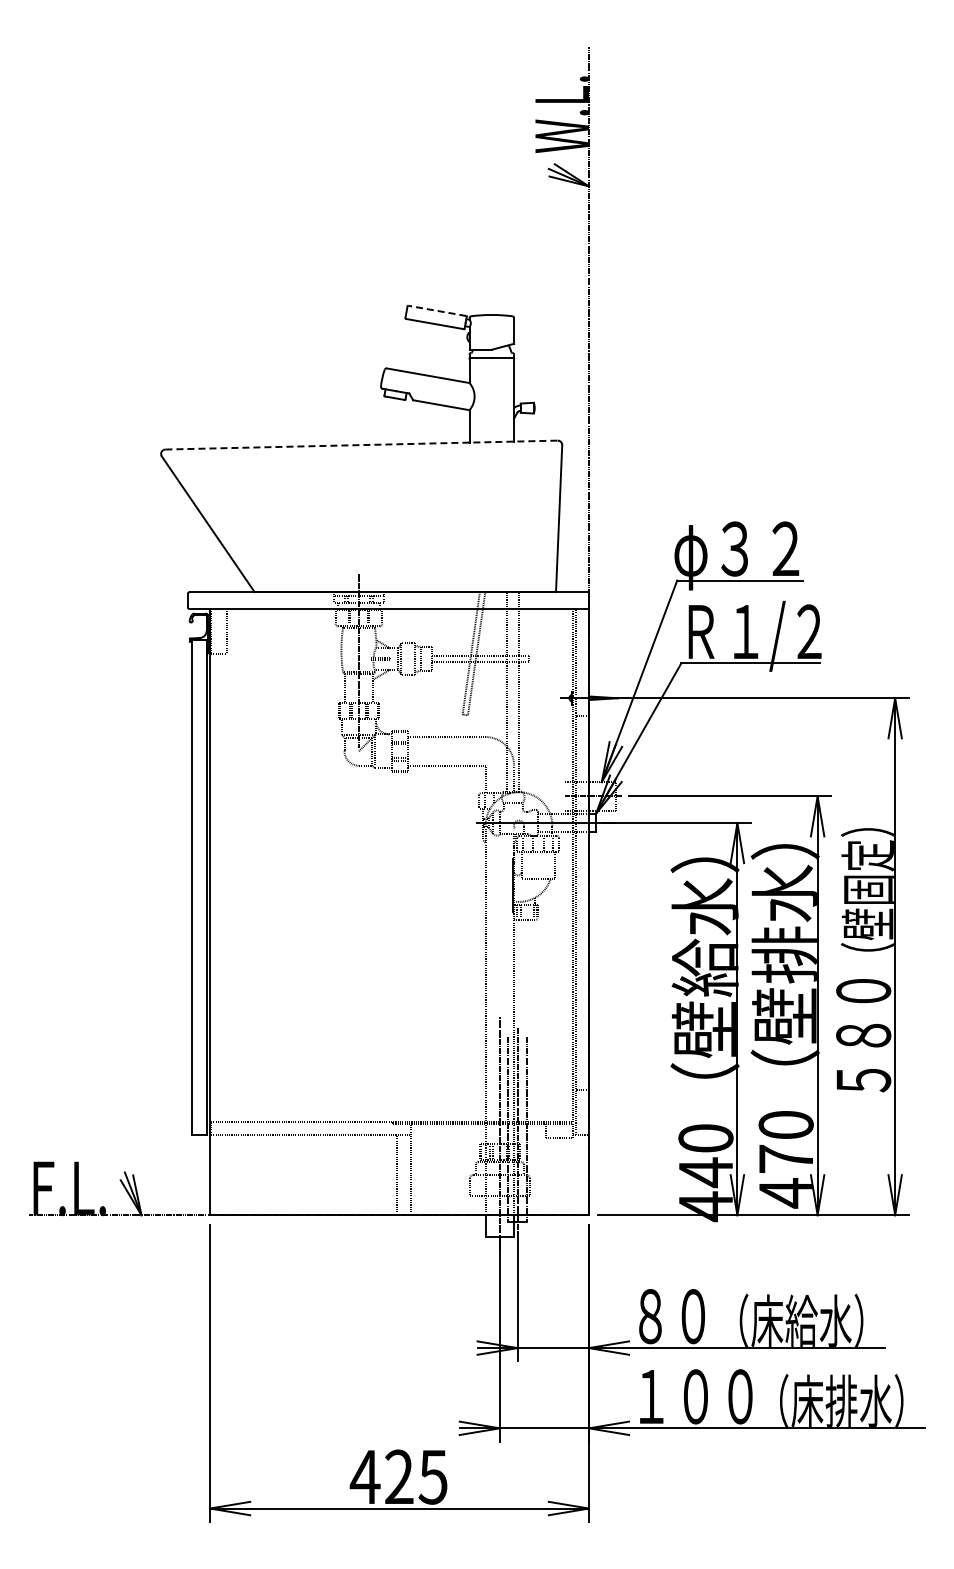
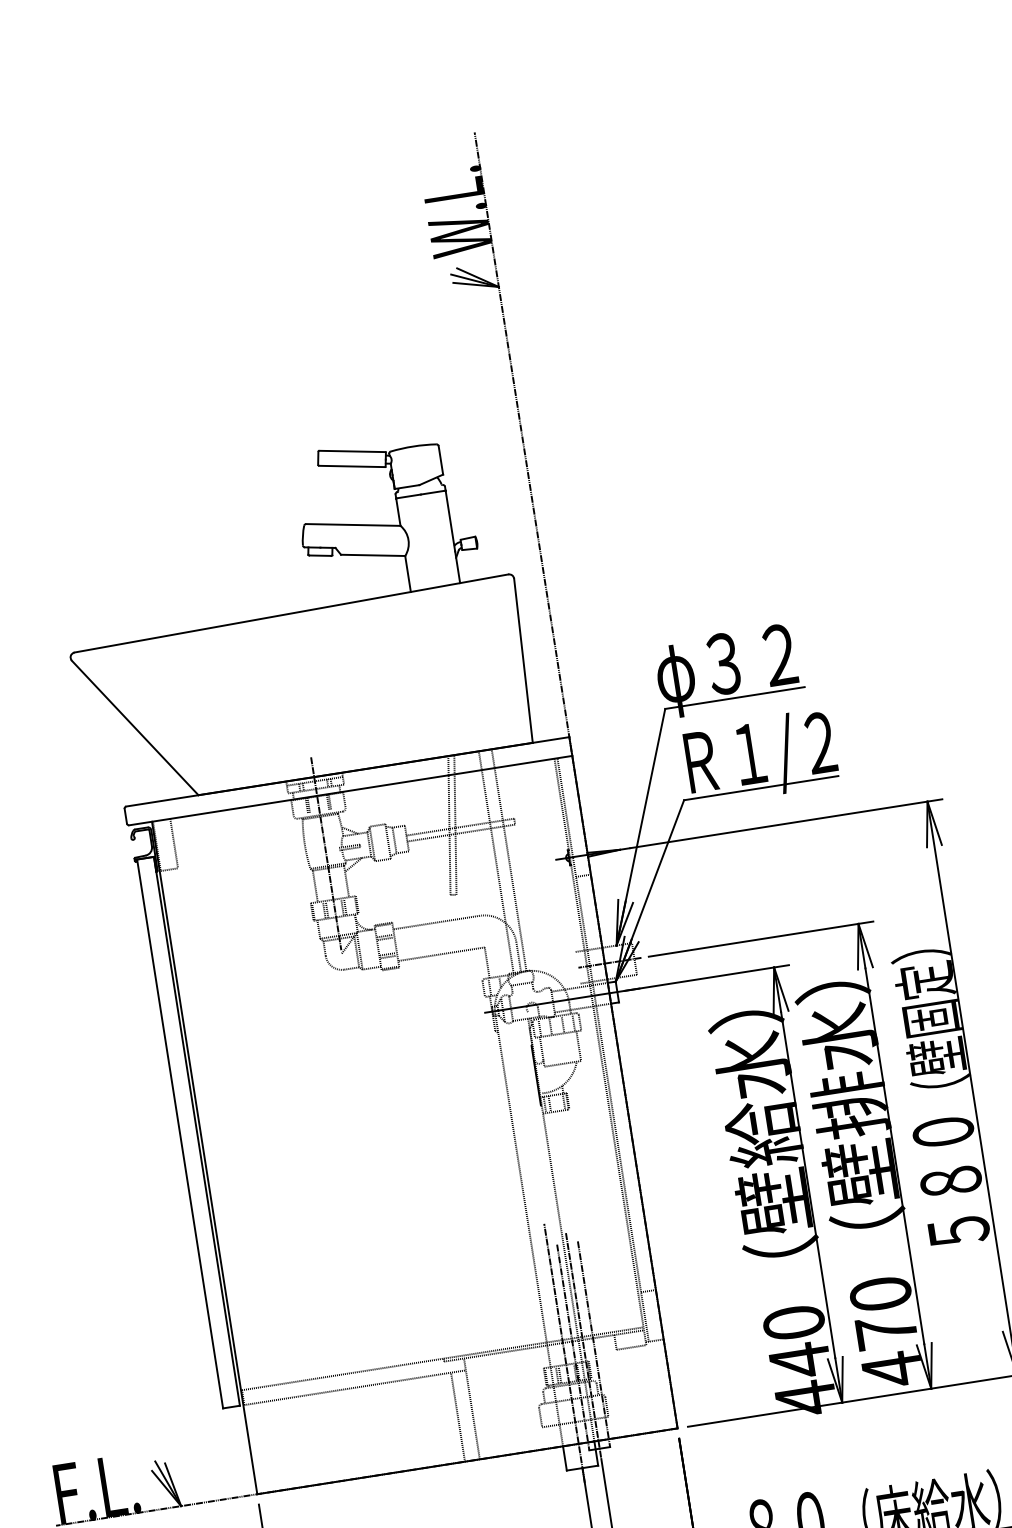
line: (436, 310) -> (351, 451), dashed -> solid
line: (362, 445) -> (292, 613), dashed -> solid

